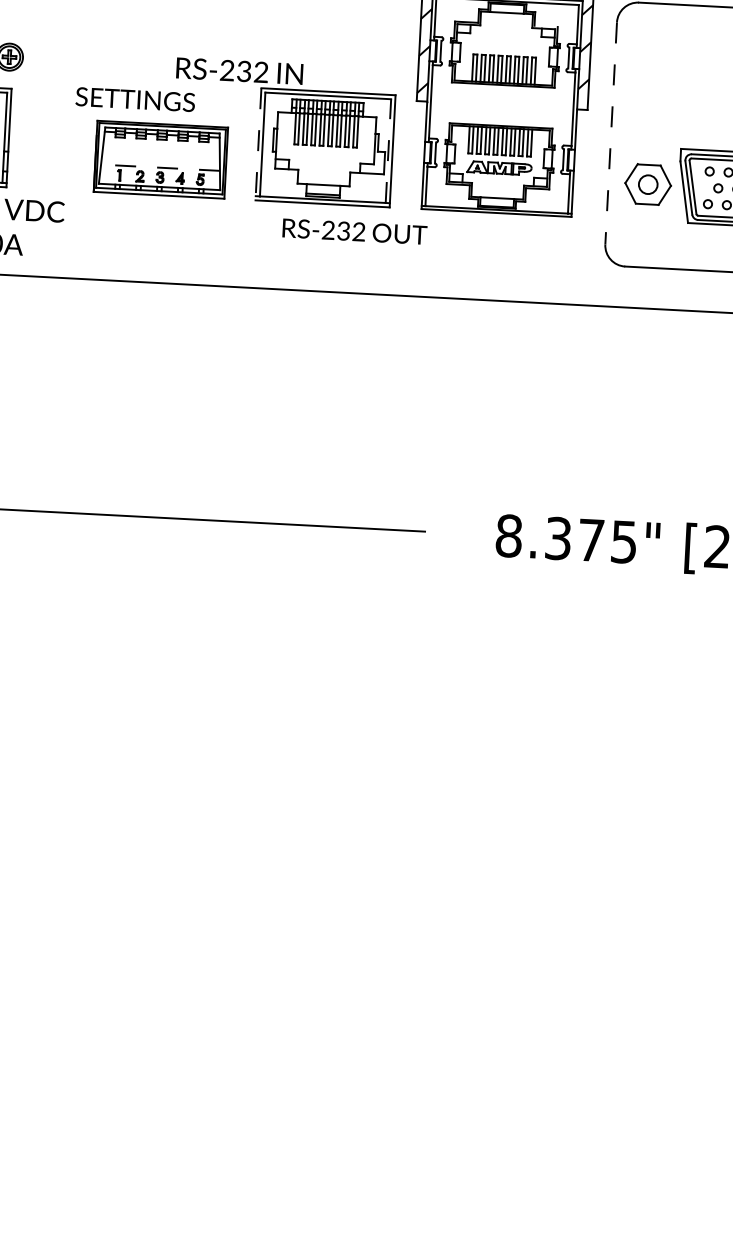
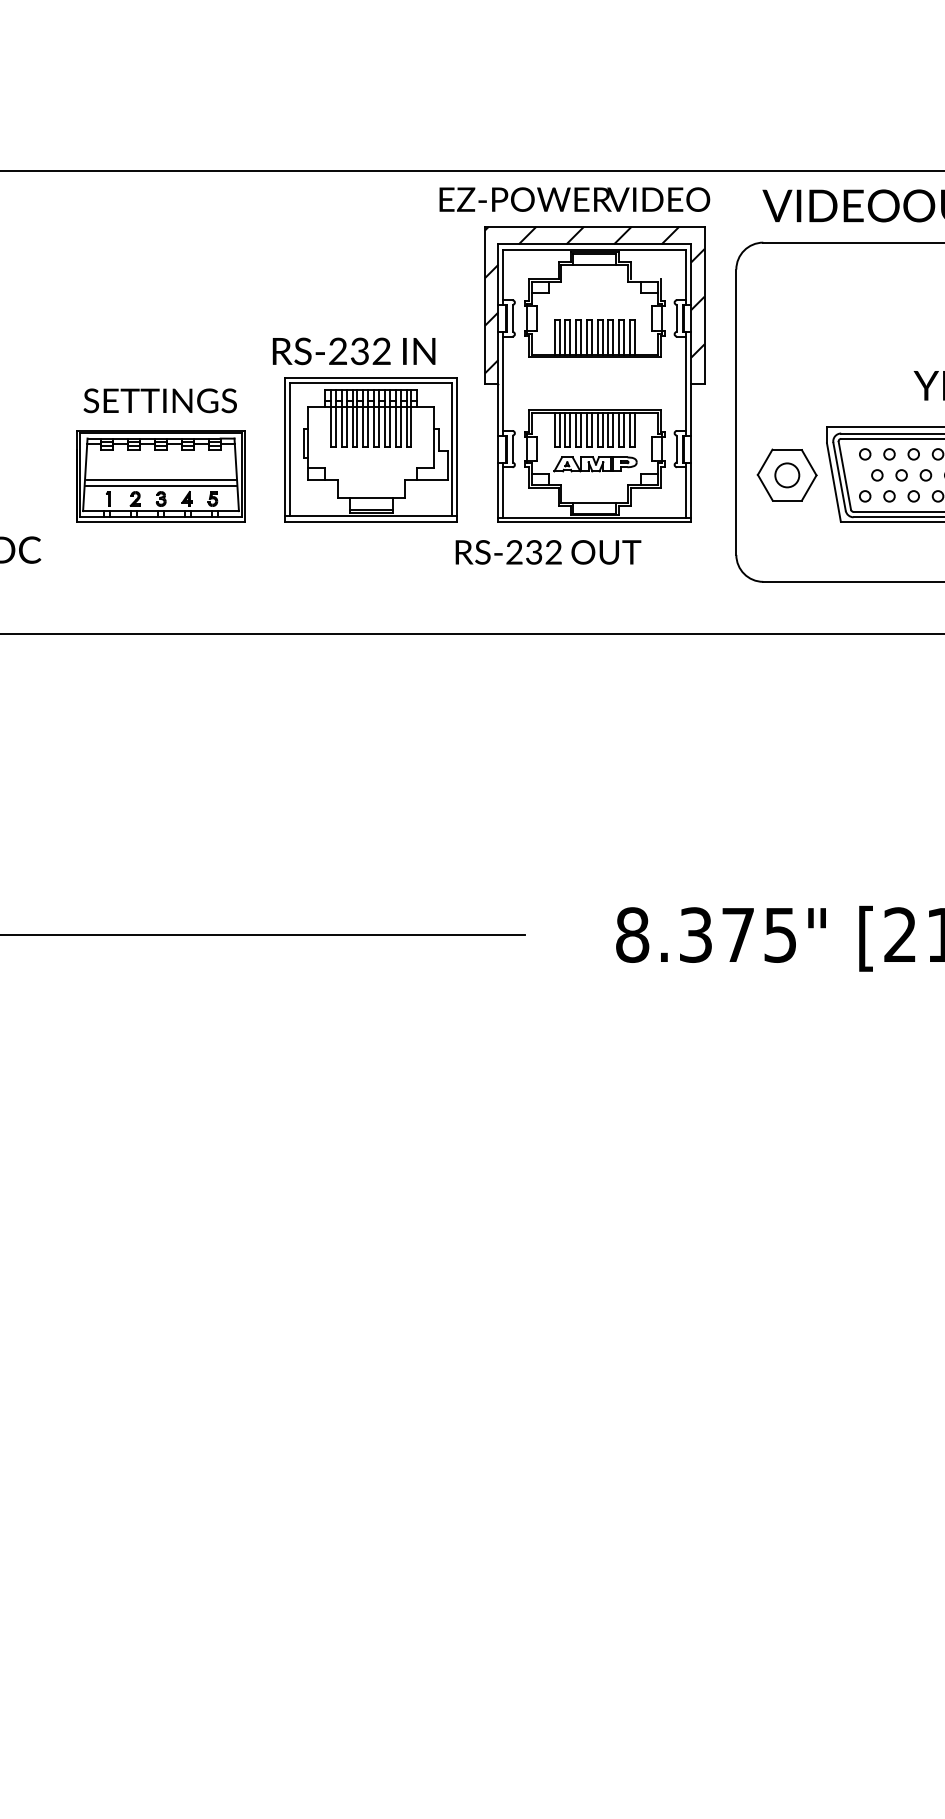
text: (239, 71) -> (353, 351), moved
text: (134, 99) -> (159, 400), moved
line: (611, 133) -> (736, 412), dashed -> solid
line: (258, 144) -> (285, 450), dashed -> solid
line: (388, 150) -> (452, 449), dashed -> solid
line: (161, 163) -> (161, 480), added
line: (160, 167) -> (161, 486), dashed -> solid
text: (354, 231) -> (548, 552), moved

